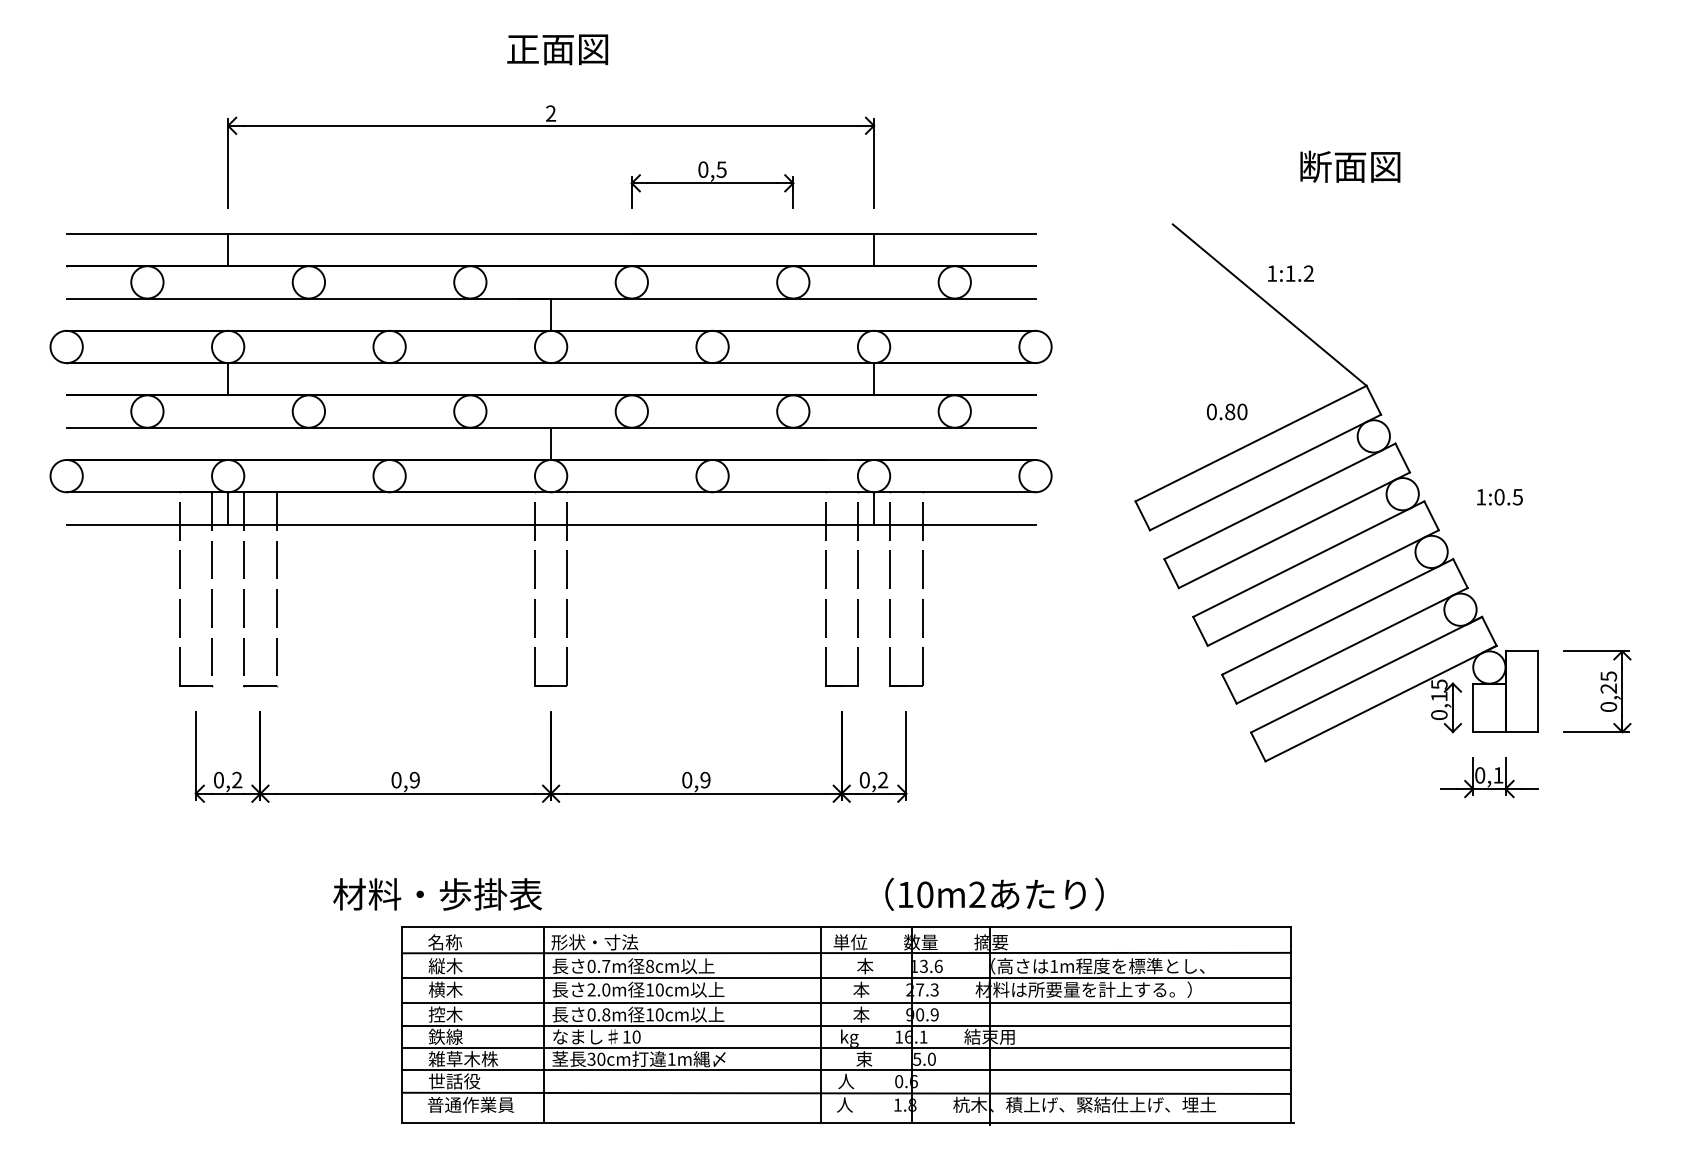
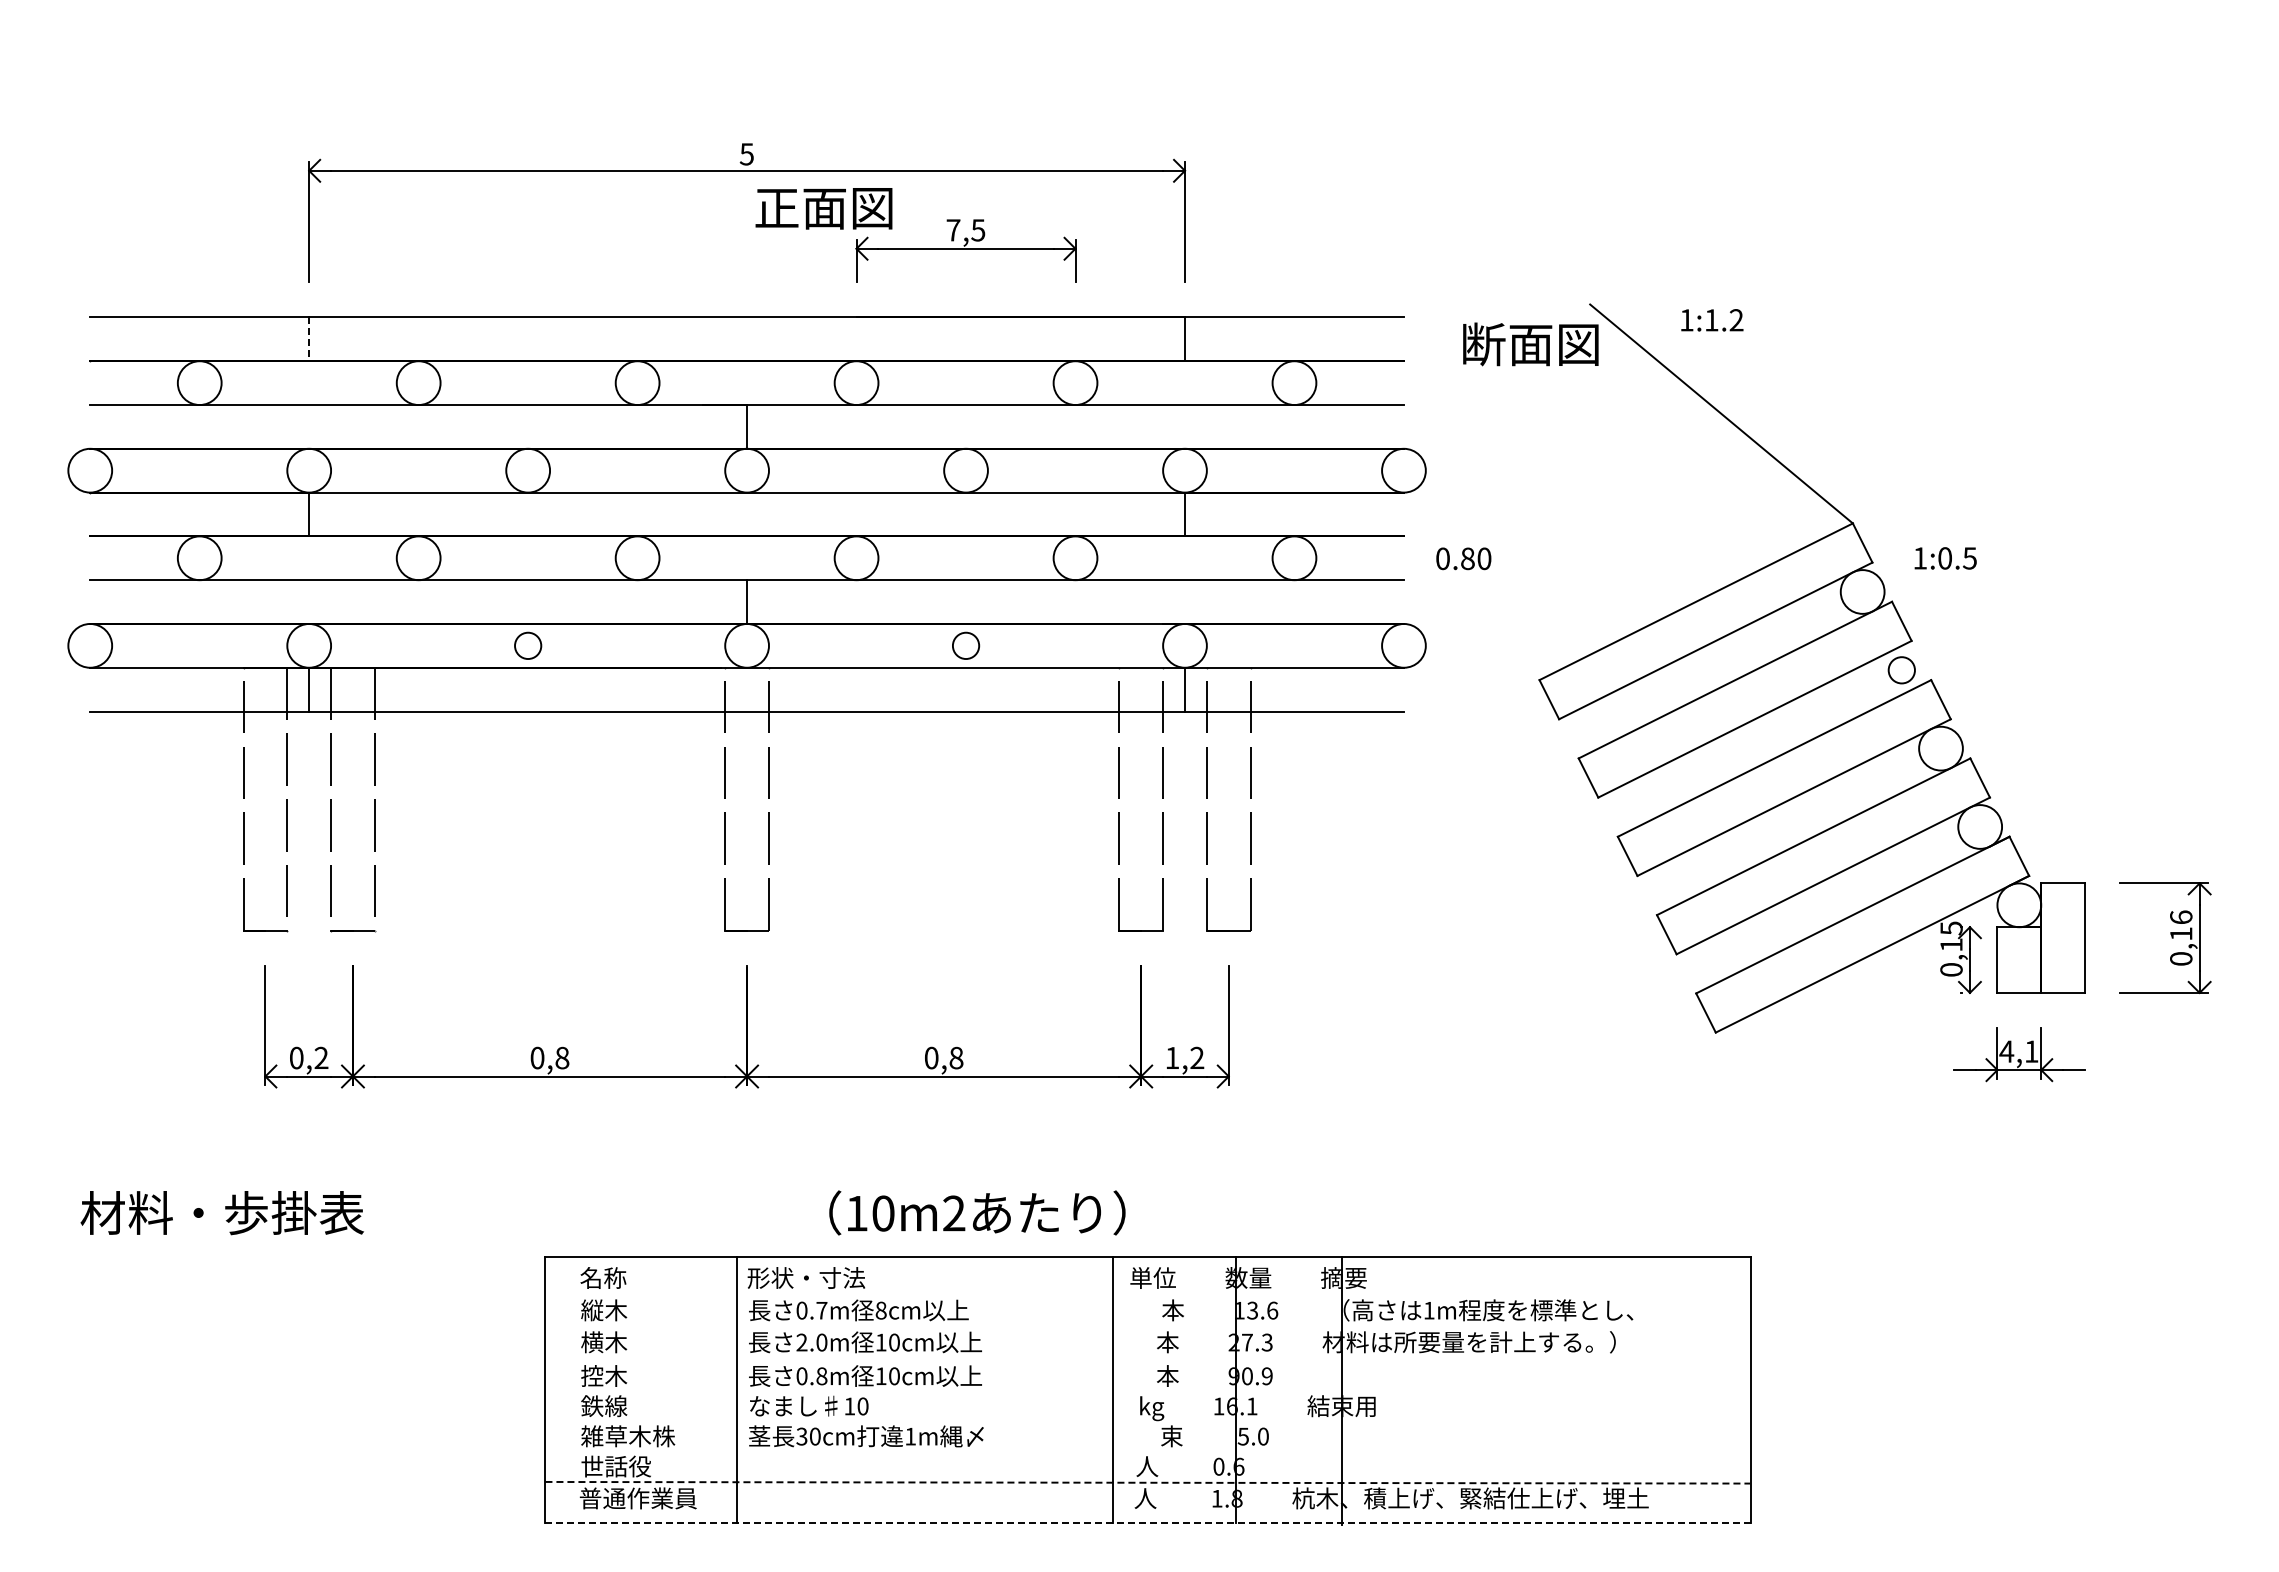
text: (557, 49) -> (823, 208), moved
text: (550, 113) -> (746, 154), 2 -> 5
text: (1350, 166) -> (1530, 344), moved
text: (703, 169) -> (953, 230), 0,5 -> 7,5
line: (228, 250) -> (309, 339), solid -> dashed
text: (1291, 273) -> (1712, 320), moved
text: (1226, 411) -> (1463, 558), moved
circle: (389, 475) -> (528, 645), size x0.6
circle: (712, 475) -> (965, 645), size x0.6
circle: (1402, 494) -> (1901, 670), size x0.6
text: (1499, 497) -> (1945, 558), moved
text: (1608, 682) -> (2181, 925), 0,25 -> 0,16
text: (1479, 775) -> (2006, 1051), 0,1 -> 4,1
text: (414, 779) -> (562, 1057), 0,9 -> 0,8
text: (705, 779) -> (956, 1057), 0,9 -> 0,8
text: (864, 779) -> (1172, 1057), 0,2 -> 1,2
text: (718, 894) -> (602, 1212), moved
line: (846, 953) -> (1147, 1292), removed
line: (846, 977) -> (1147, 1325), removed
line: (846, 1003) -> (1147, 1360), removed
line: (846, 1026) -> (1147, 1391), removed
line: (846, 1048) -> (1147, 1421), removed
line: (846, 1070) -> (1147, 1451), removed
line: (847, 1093) -> (1148, 1482), solid -> dashed
line: (847, 1123) -> (1149, 1523), solid -> dashed

